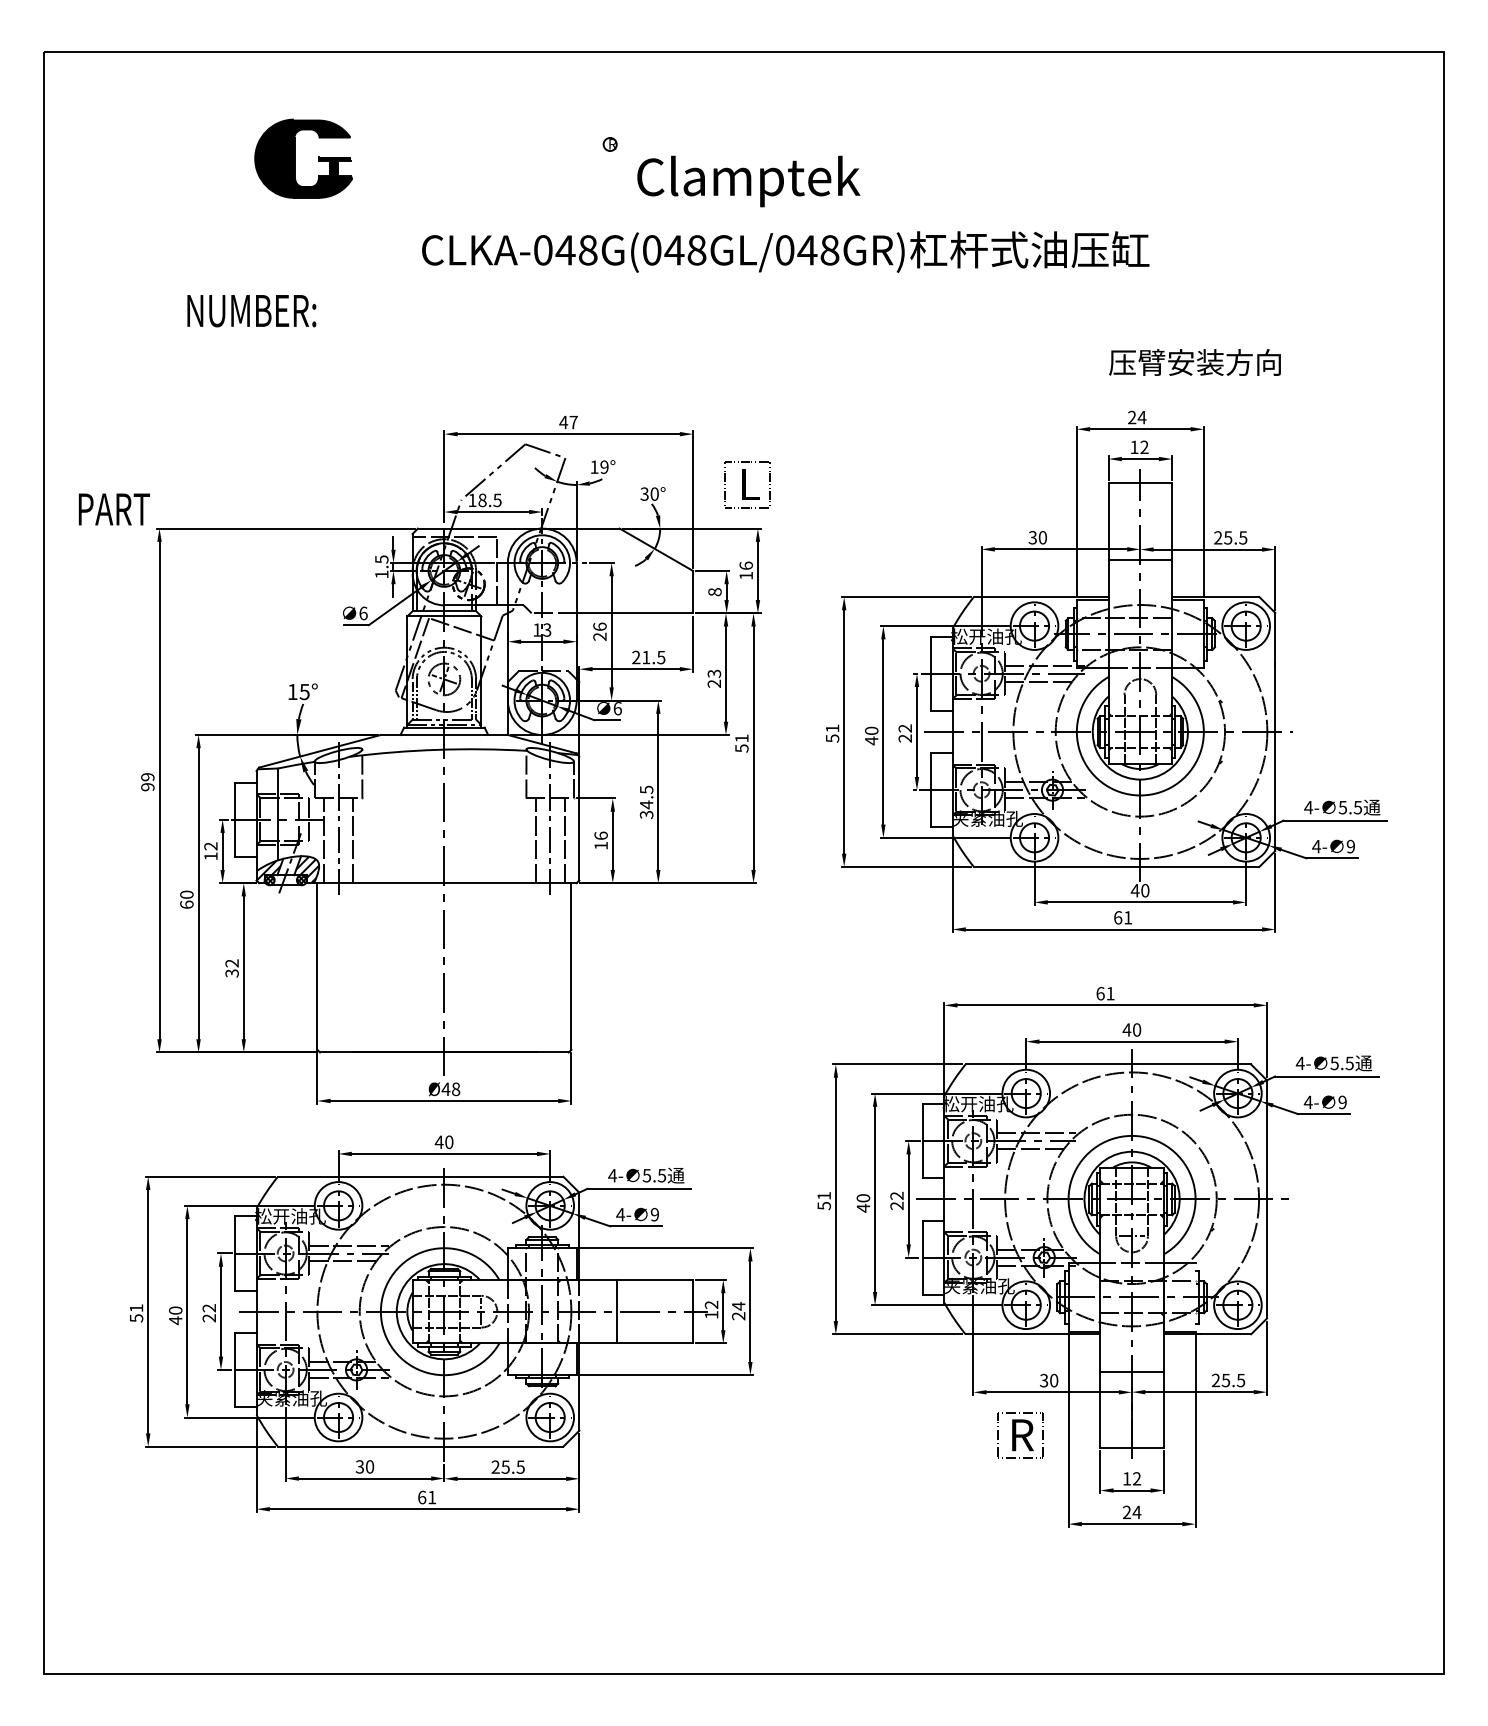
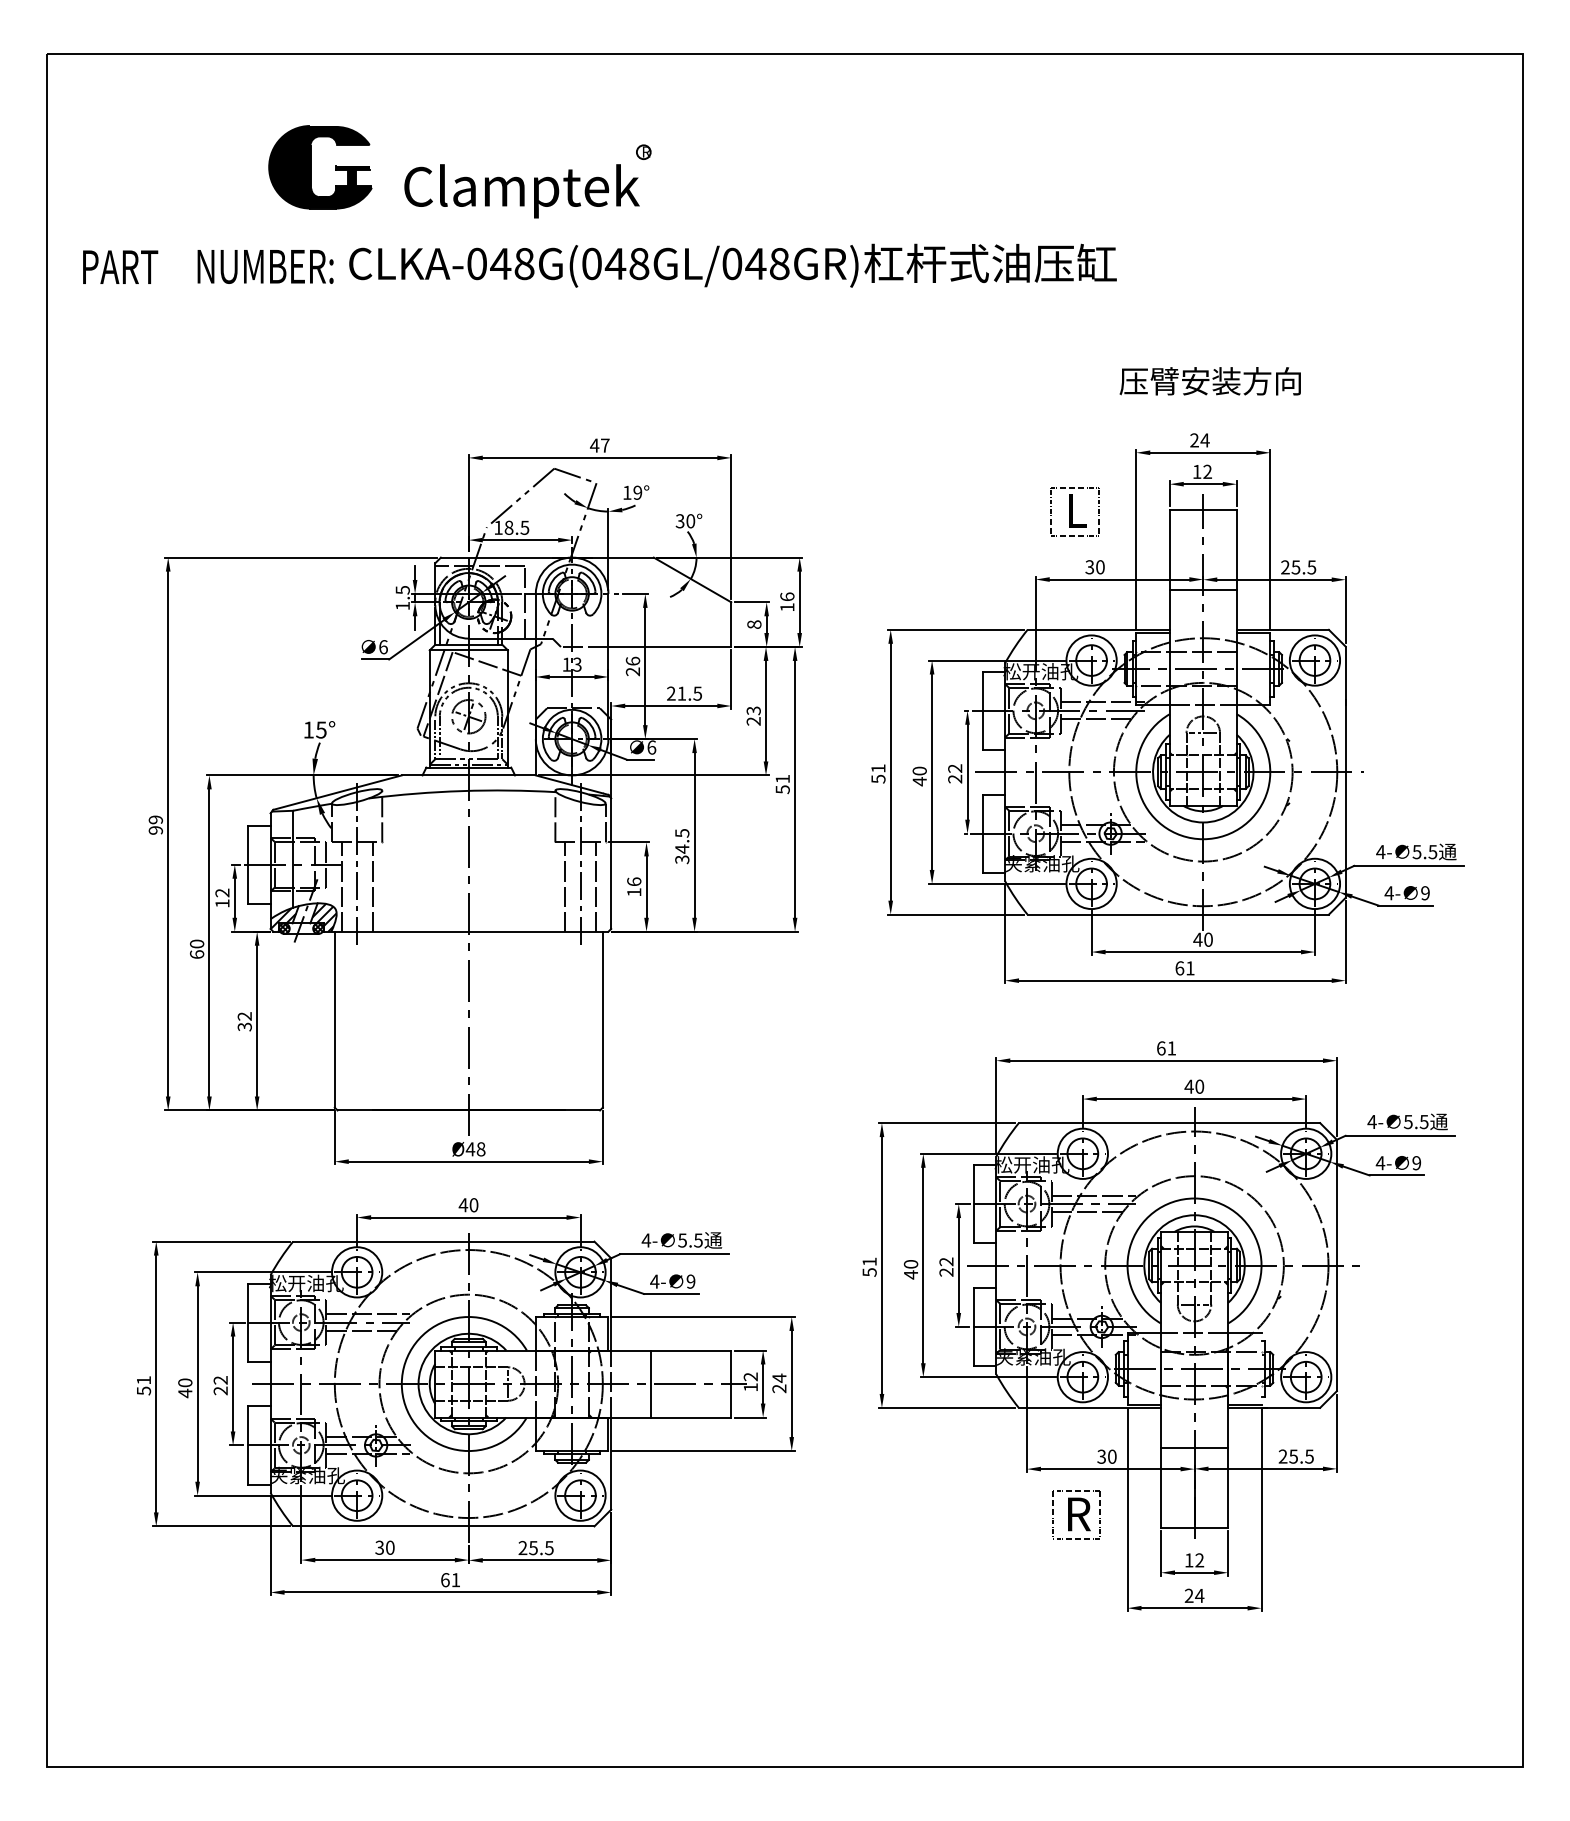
text: (748, 181) -> (521, 191), moved
text: (785, 251) -> (732, 265), moved
text: (251, 311) -> (265, 267), moved
text: (1194, 362) -> (1209, 381), moved
part: (747, 484) -> (1074, 511), moved
text: (113, 509) -> (119, 267), moved
line: (1140, 694) -> (1203, 732), added

